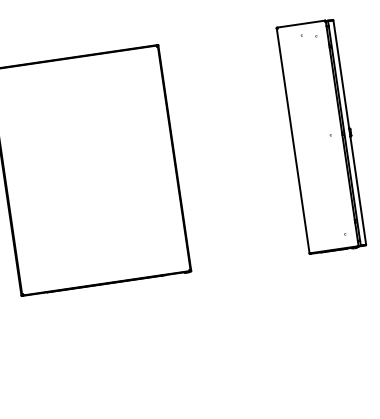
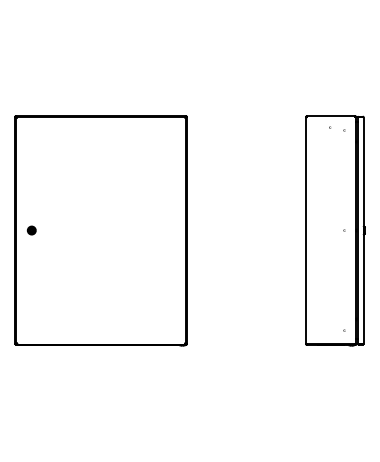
part: (21, 180) -> (31, 230), added

